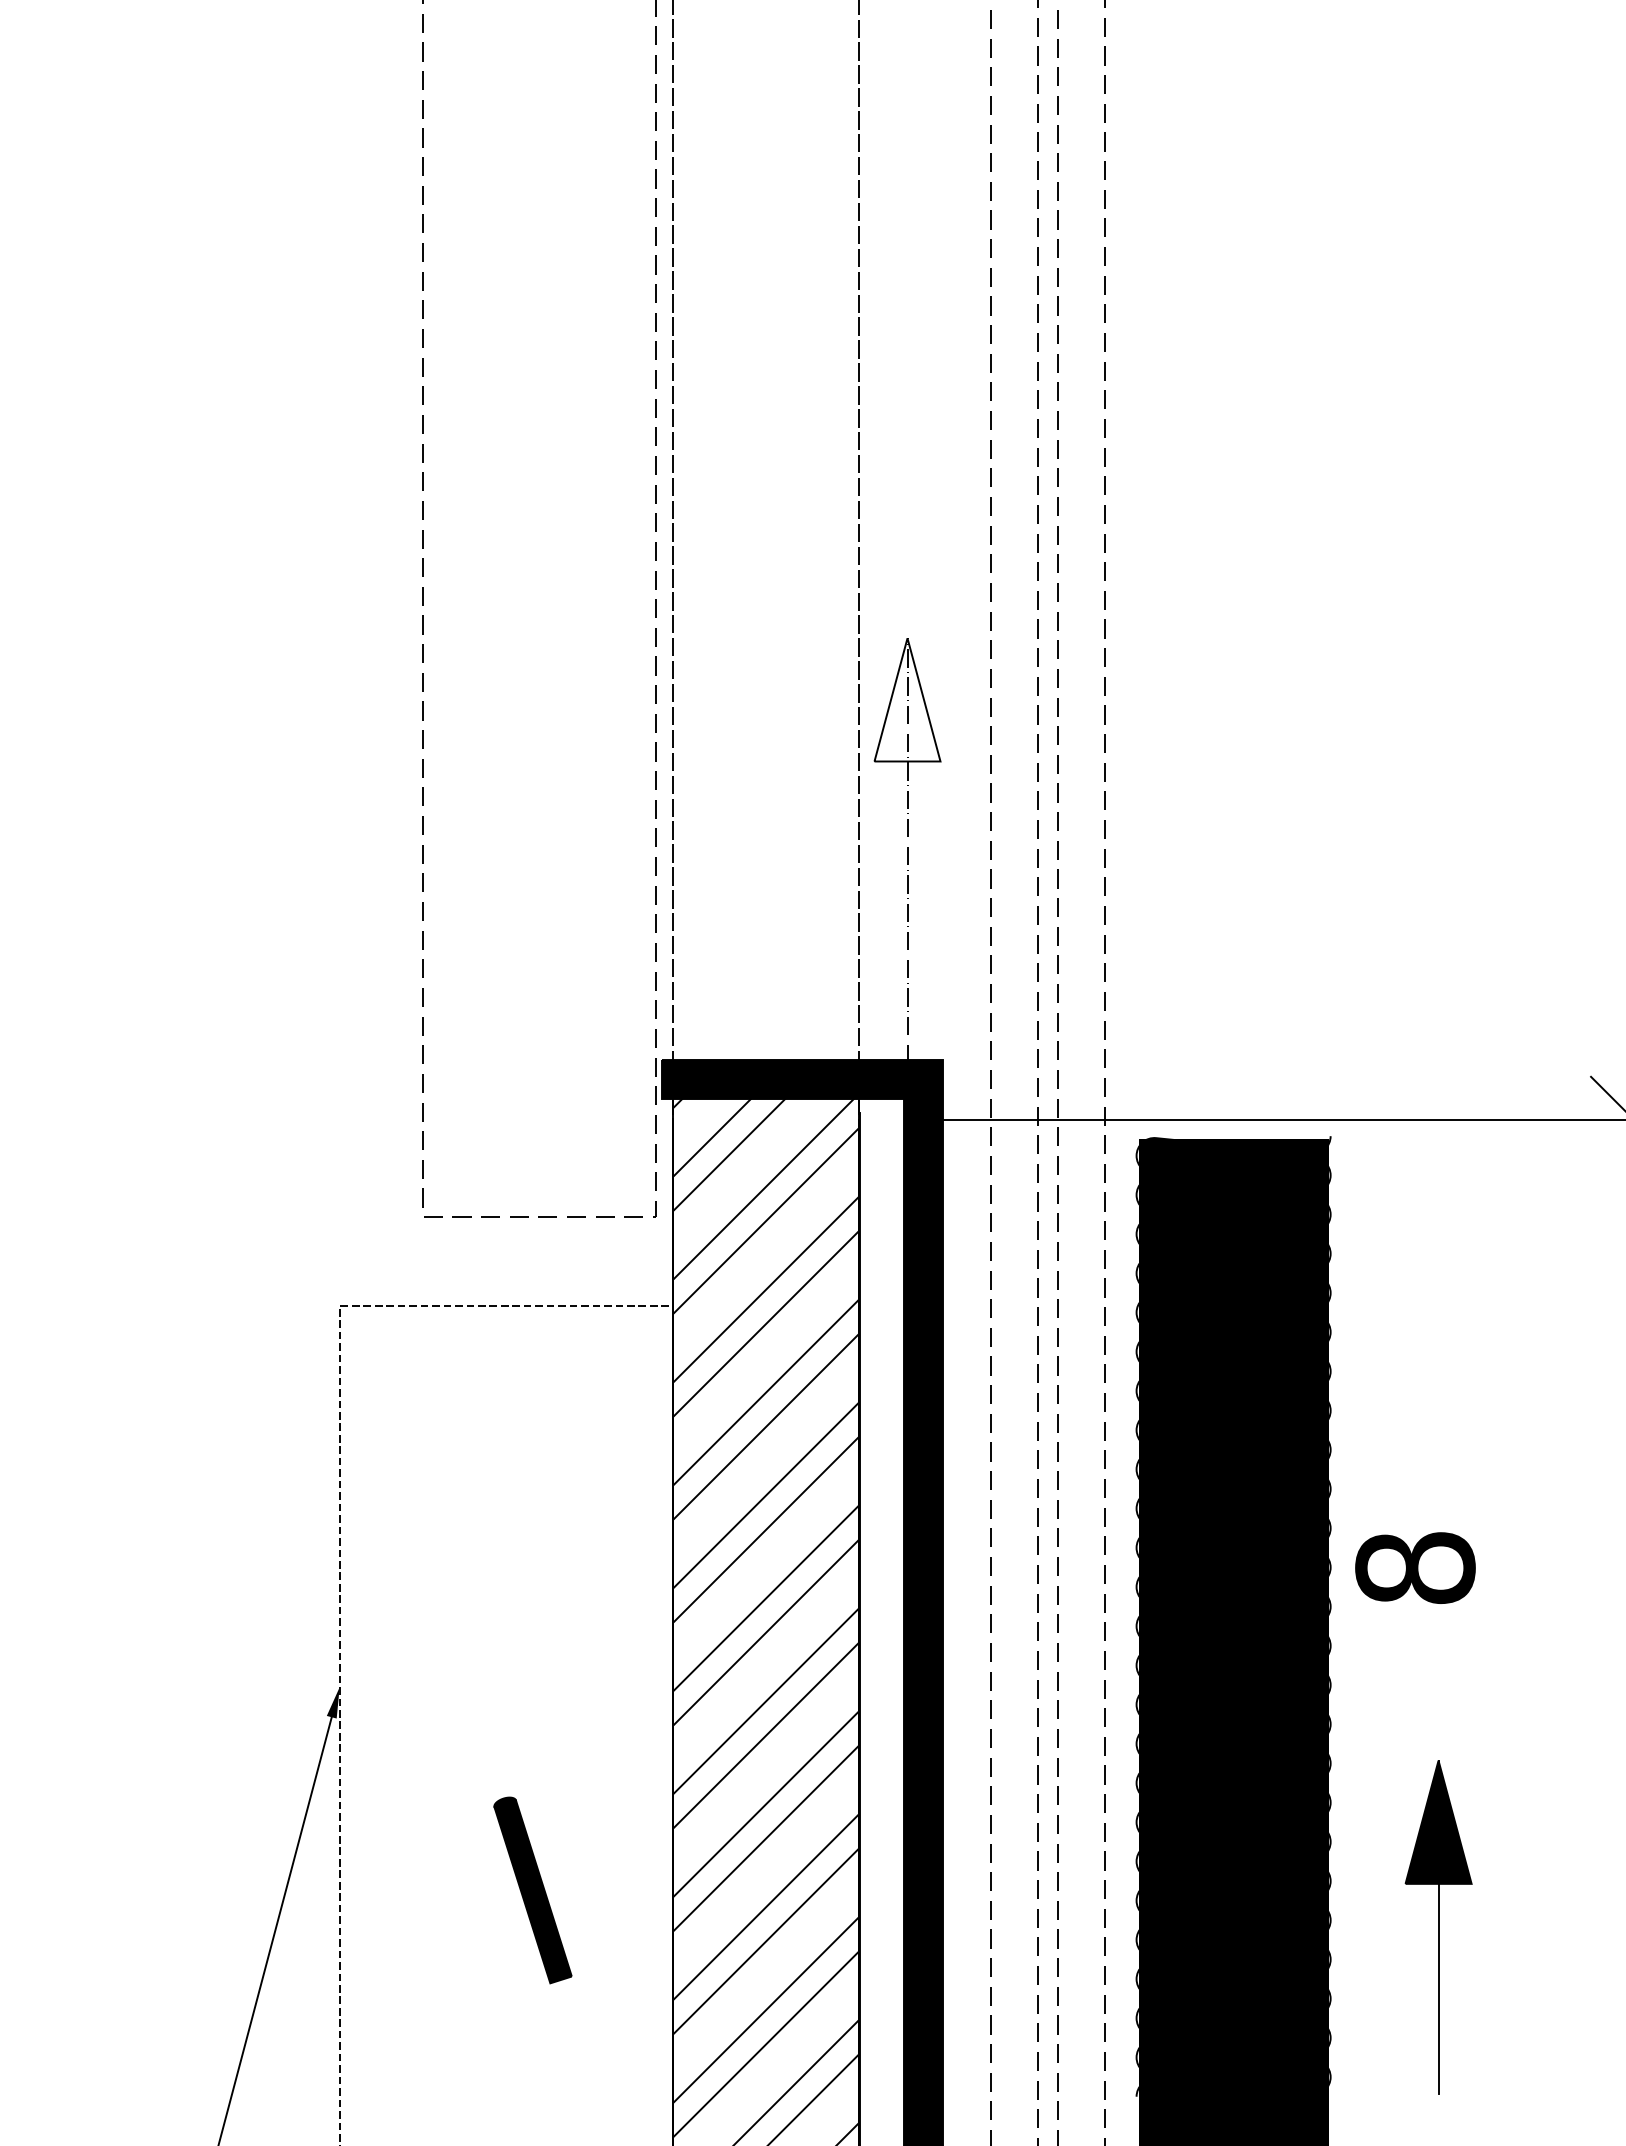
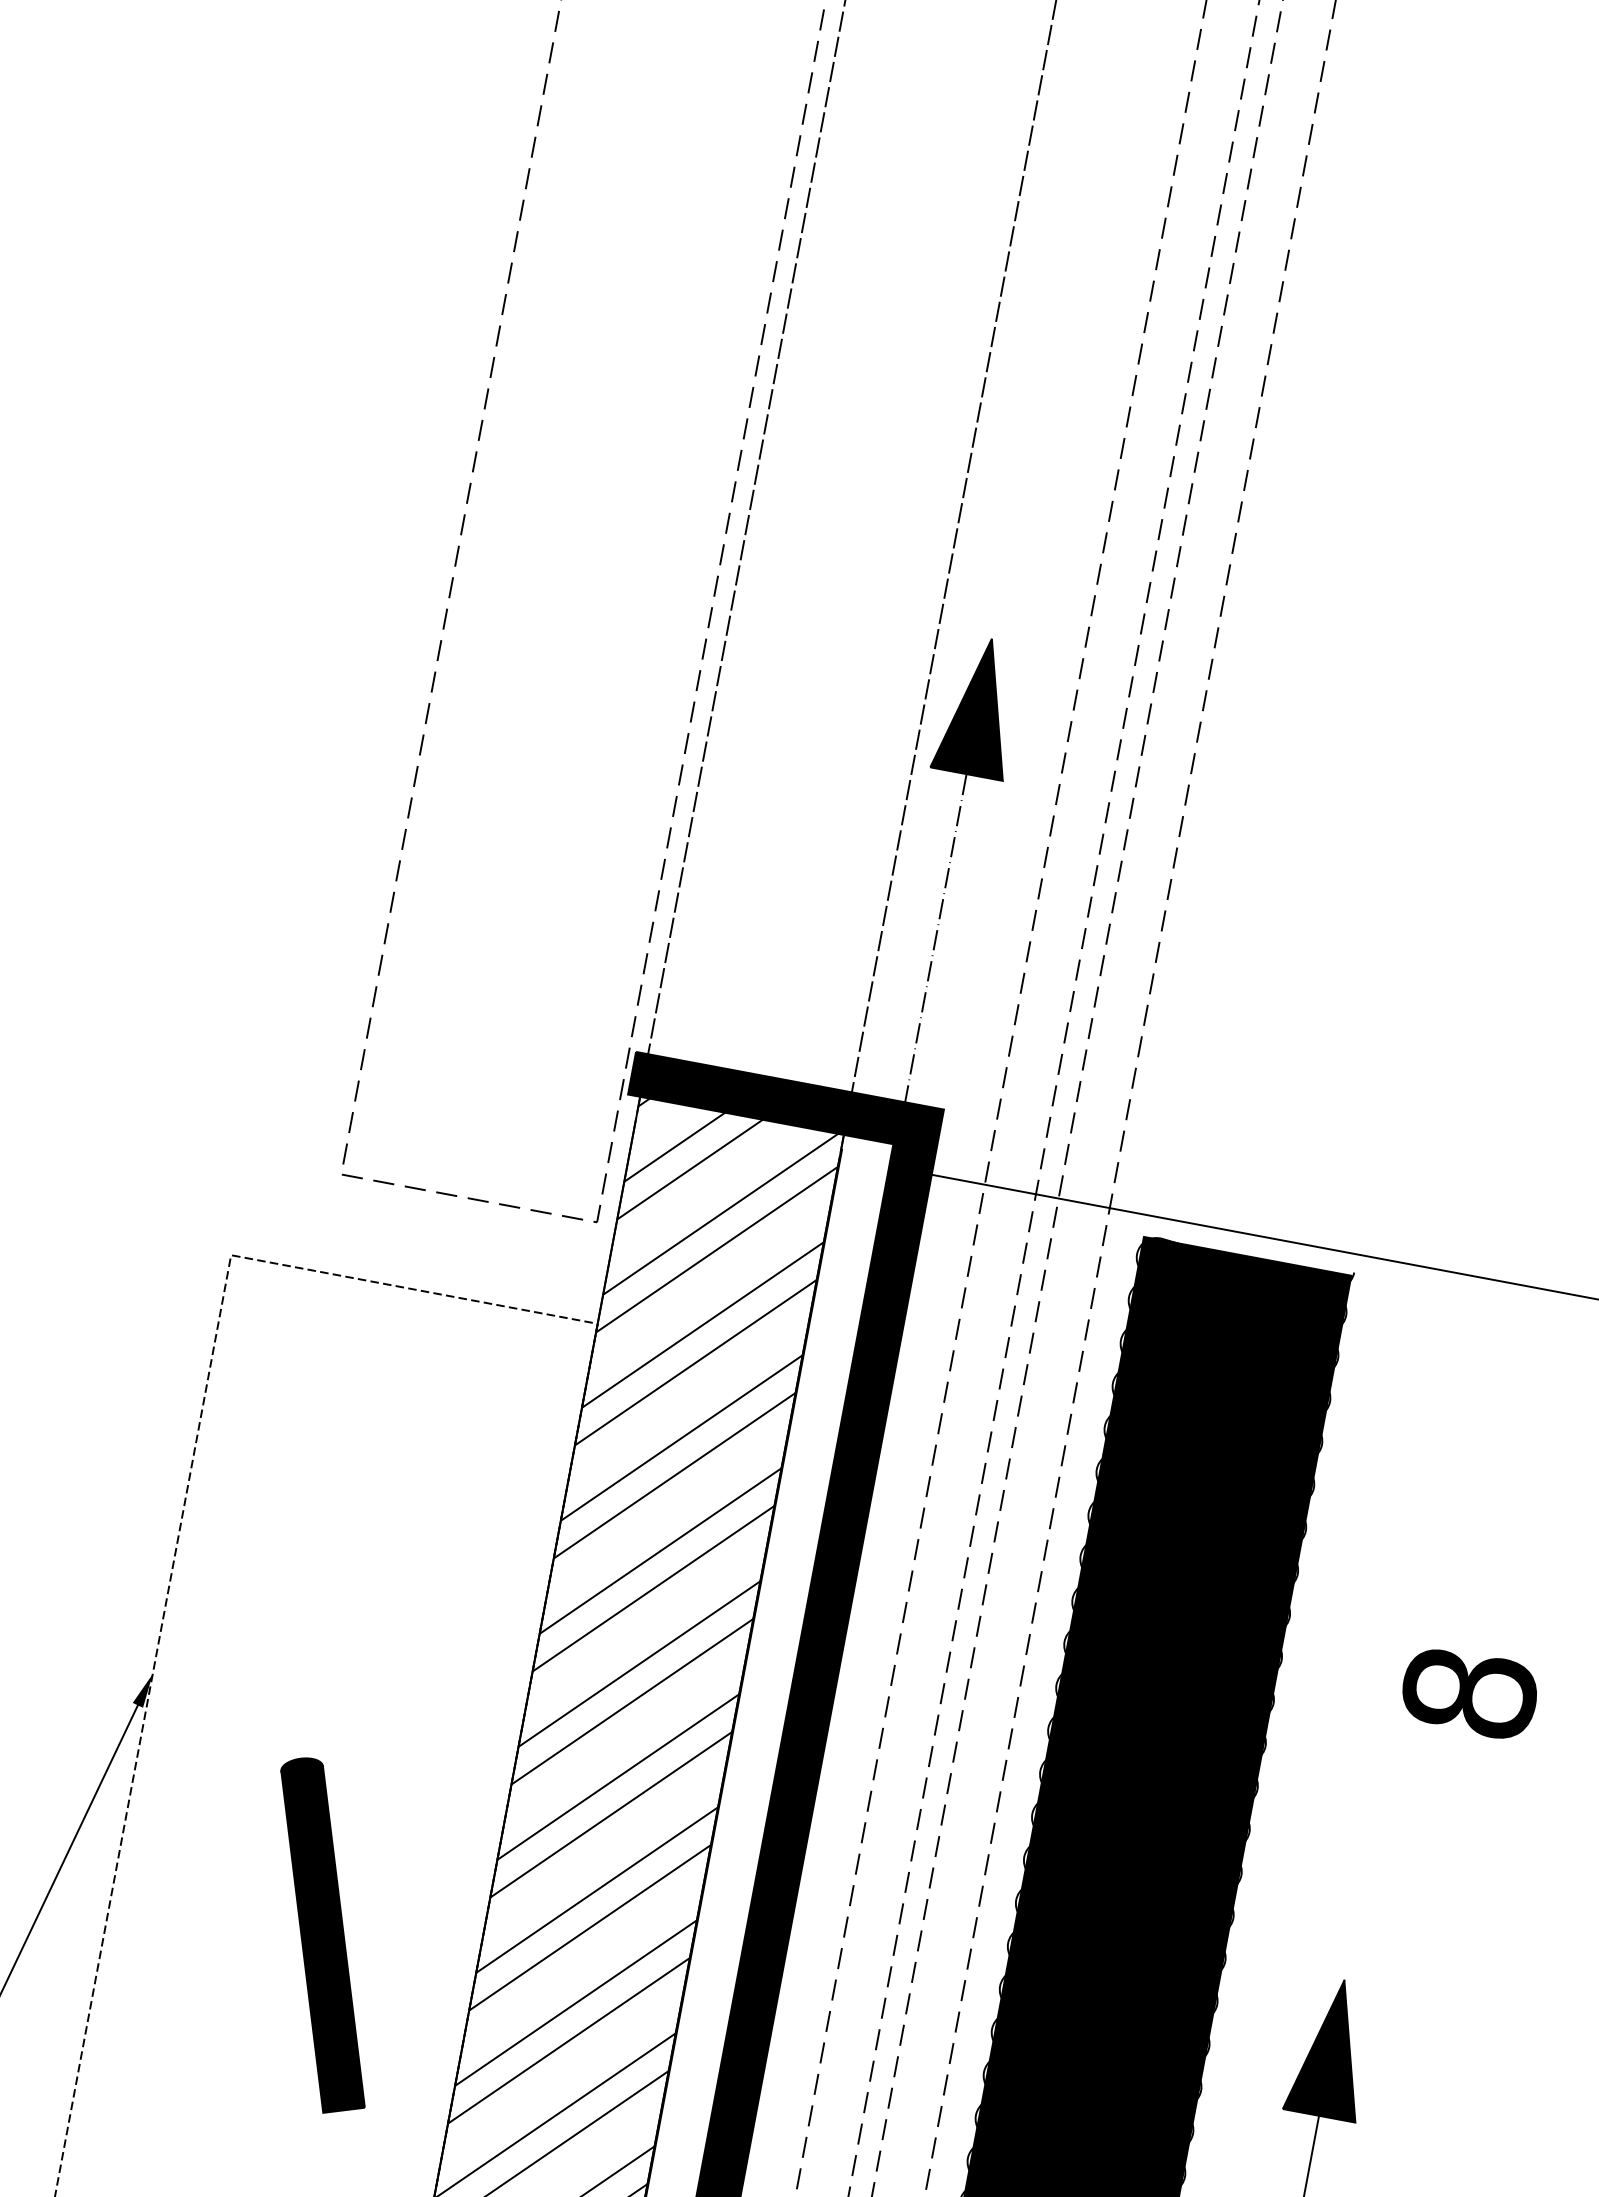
fill: (907, 699) -> (979, 706), added
text: (1415, 1567) -> (1469, 1692), moved
part: (532, 1890) -> (322, 1936), size x1.67

